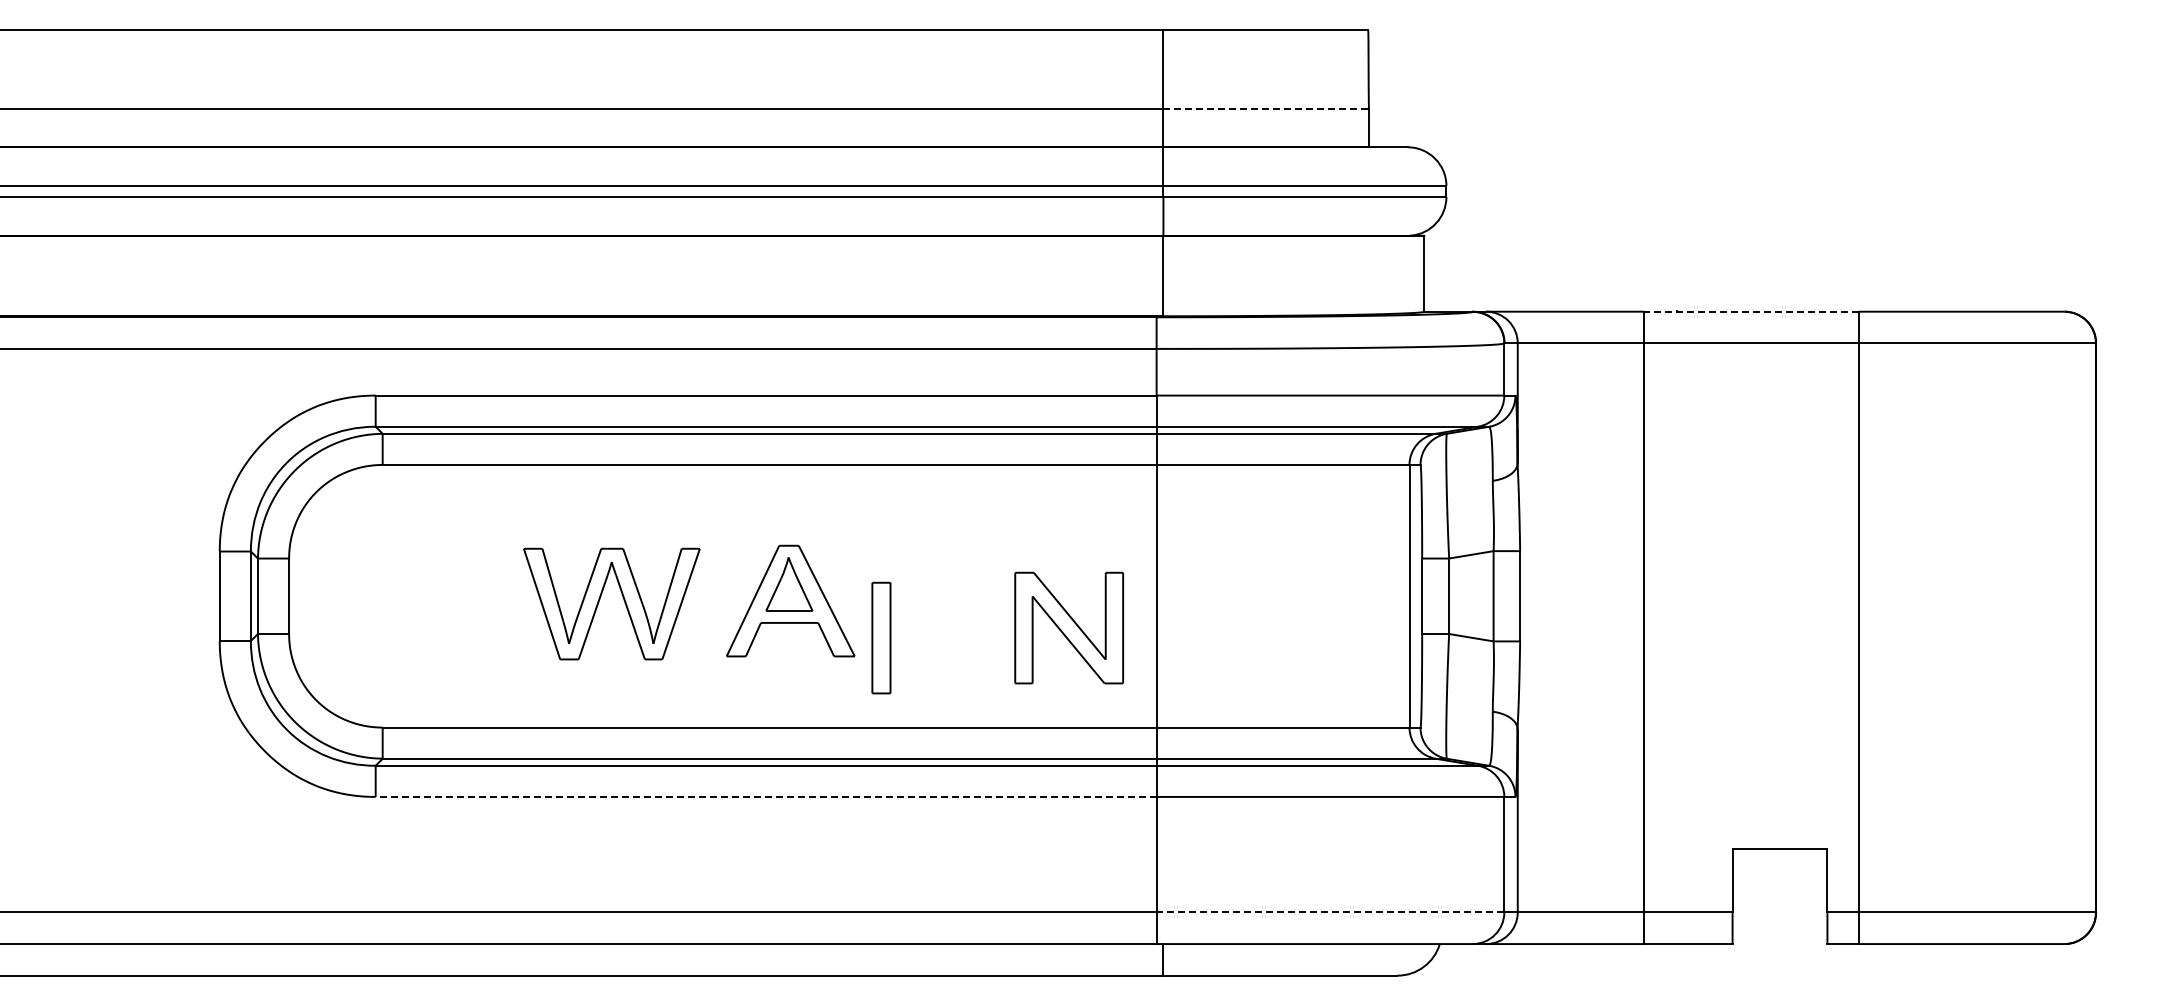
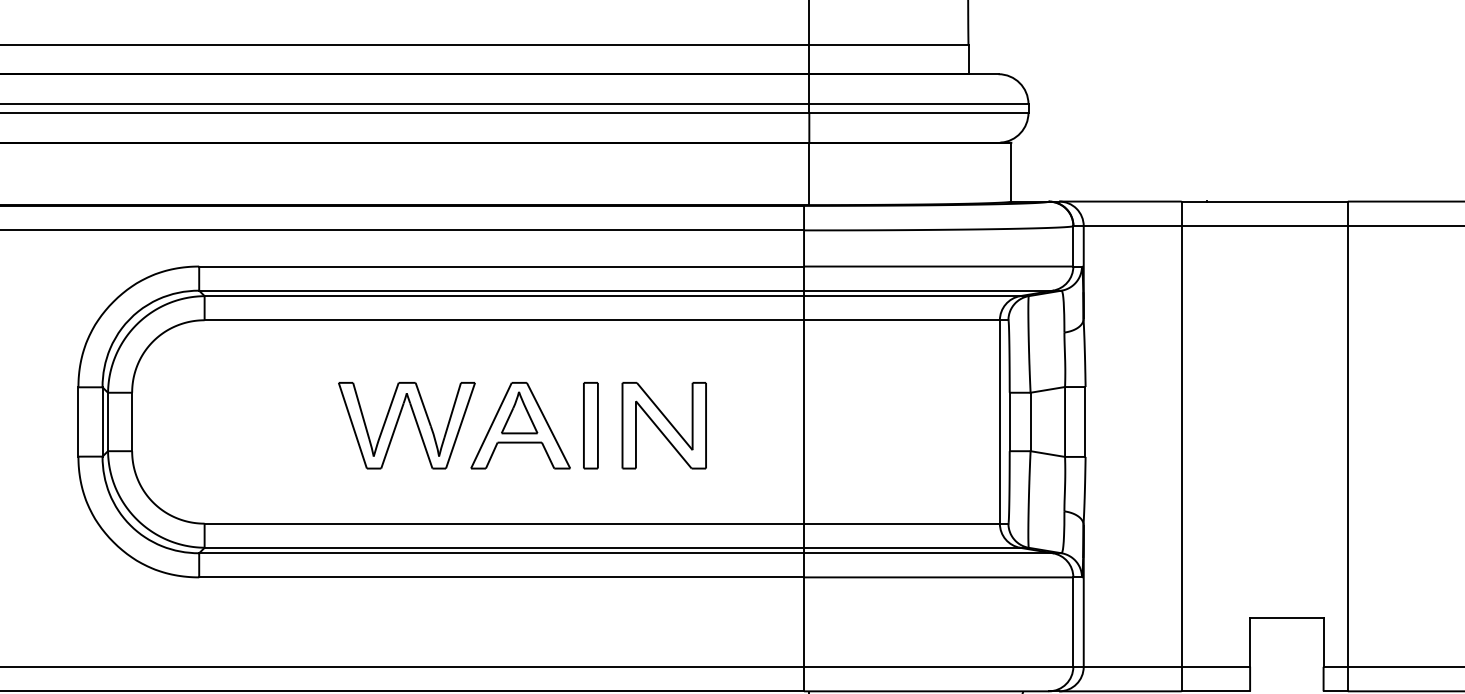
line: (1266, 109) -> (889, 44), dashed -> solid
line: (1750, 311) -> (1264, 201), dashed -> solid
part: (600, 599) -> (398, 422), moved
part: (1068, 627) -> (663, 425), moved
part: (881, 637) -> (590, 425), moved
line: (765, 796) -> (501, 577), dashed -> solid
line: (1330, 912) -> (938, 666), dashed -> solid

